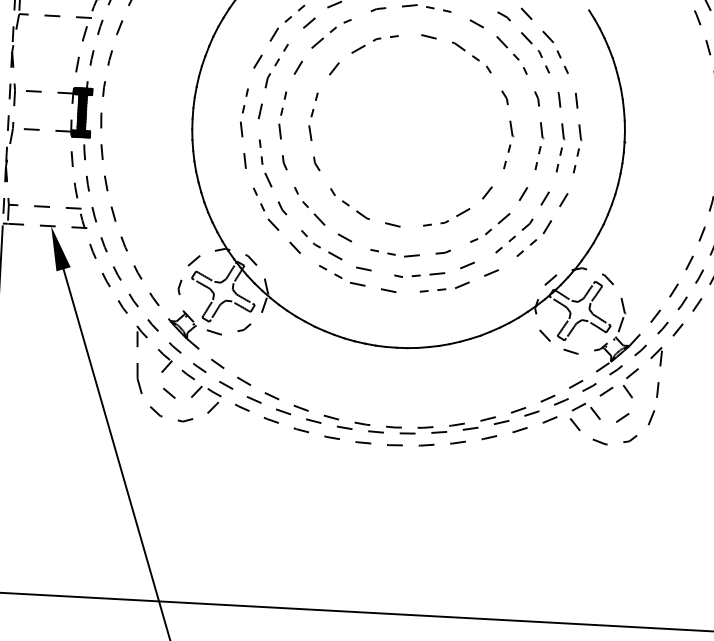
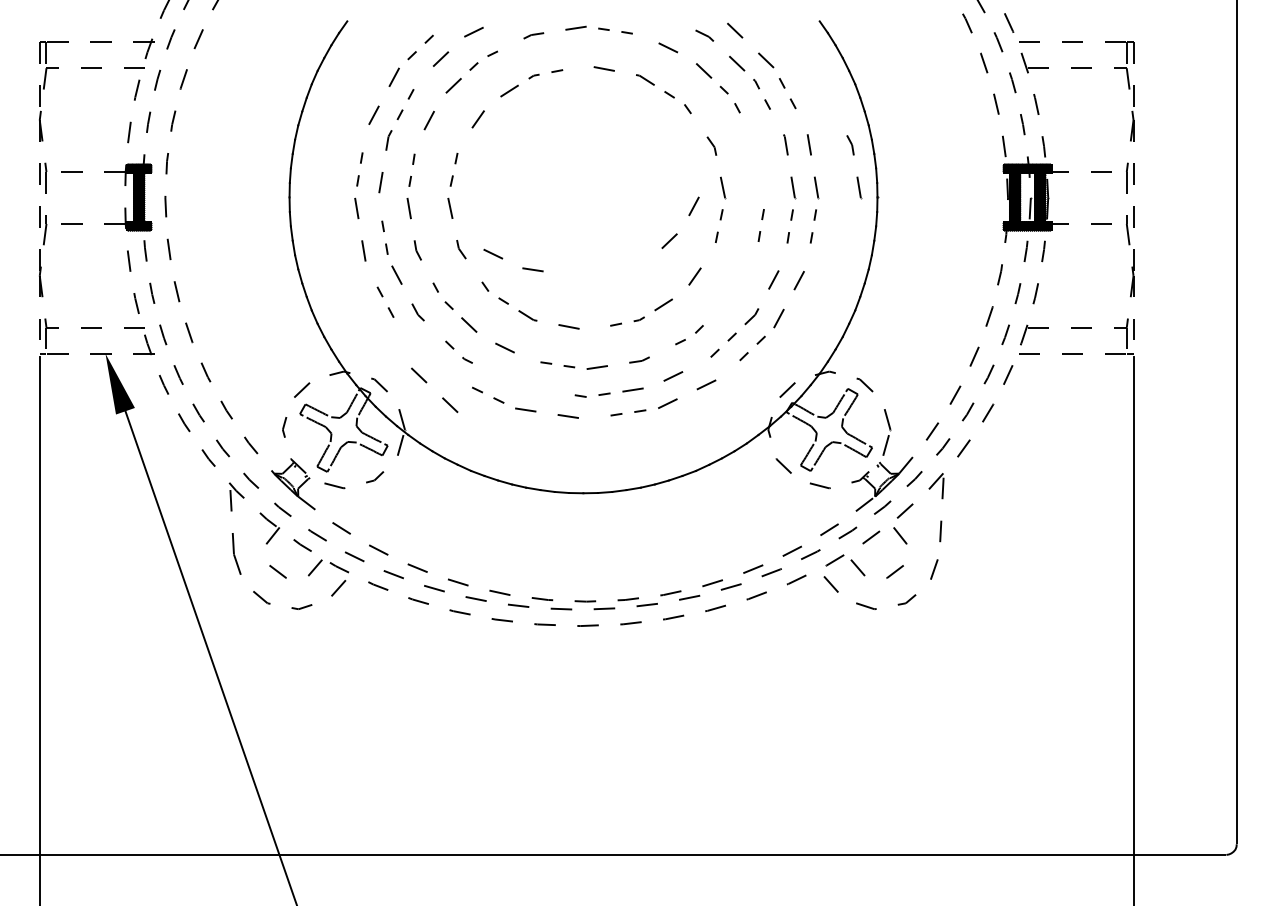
part: (540, 122) -> (856, 176), moved
line: (519, 200) -> (688, 215), moved
line: (279, 230) -> (427, 382), moved
line: (342, 259) -> (503, 258), moved

